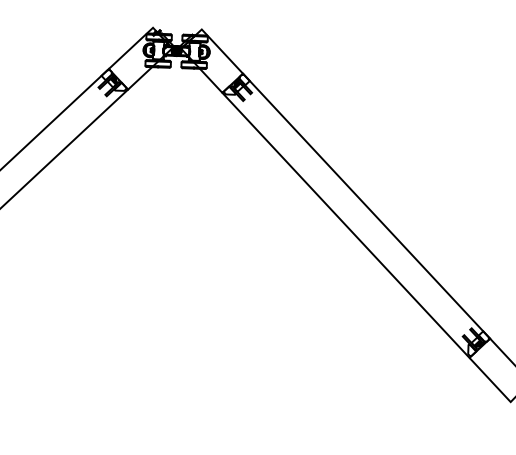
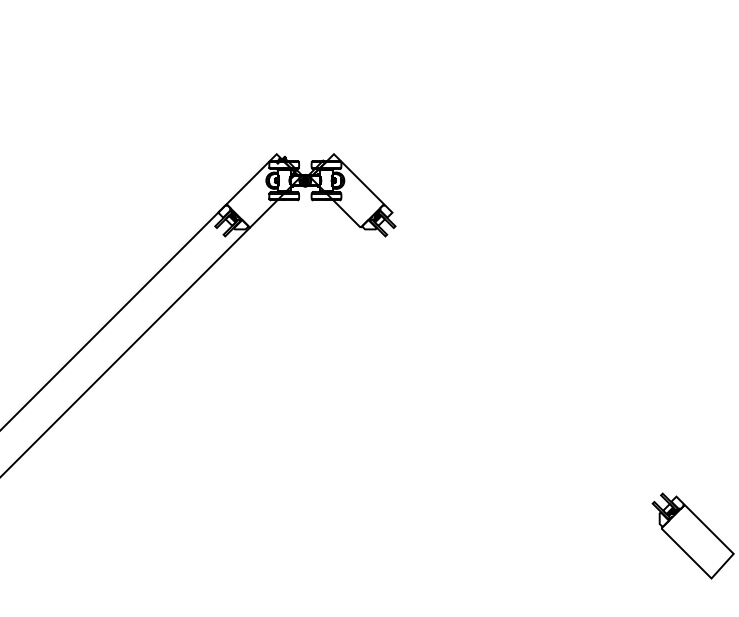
line: (366, 206) -> (534, 354), removed
line: (345, 224) -> (510, 377), removed

